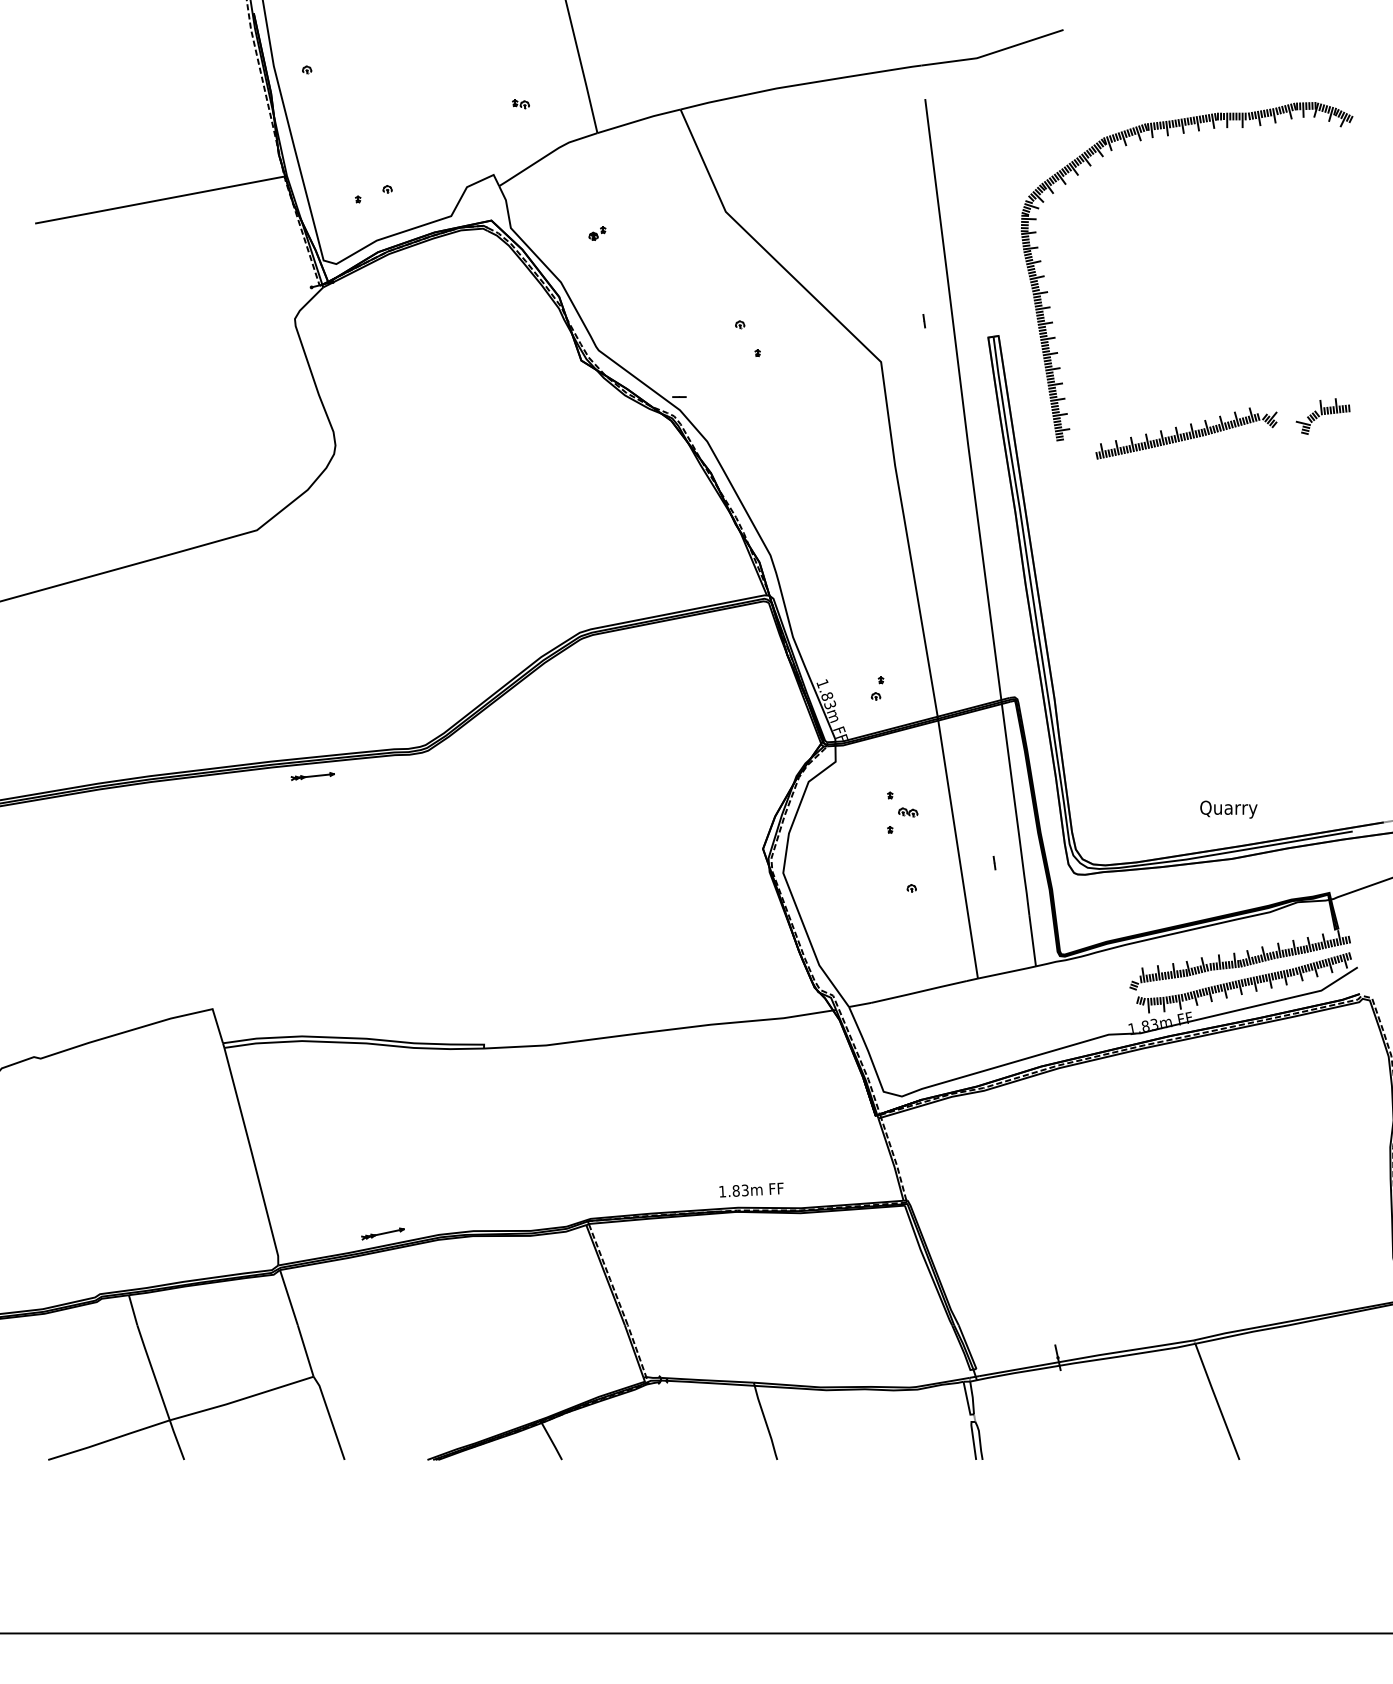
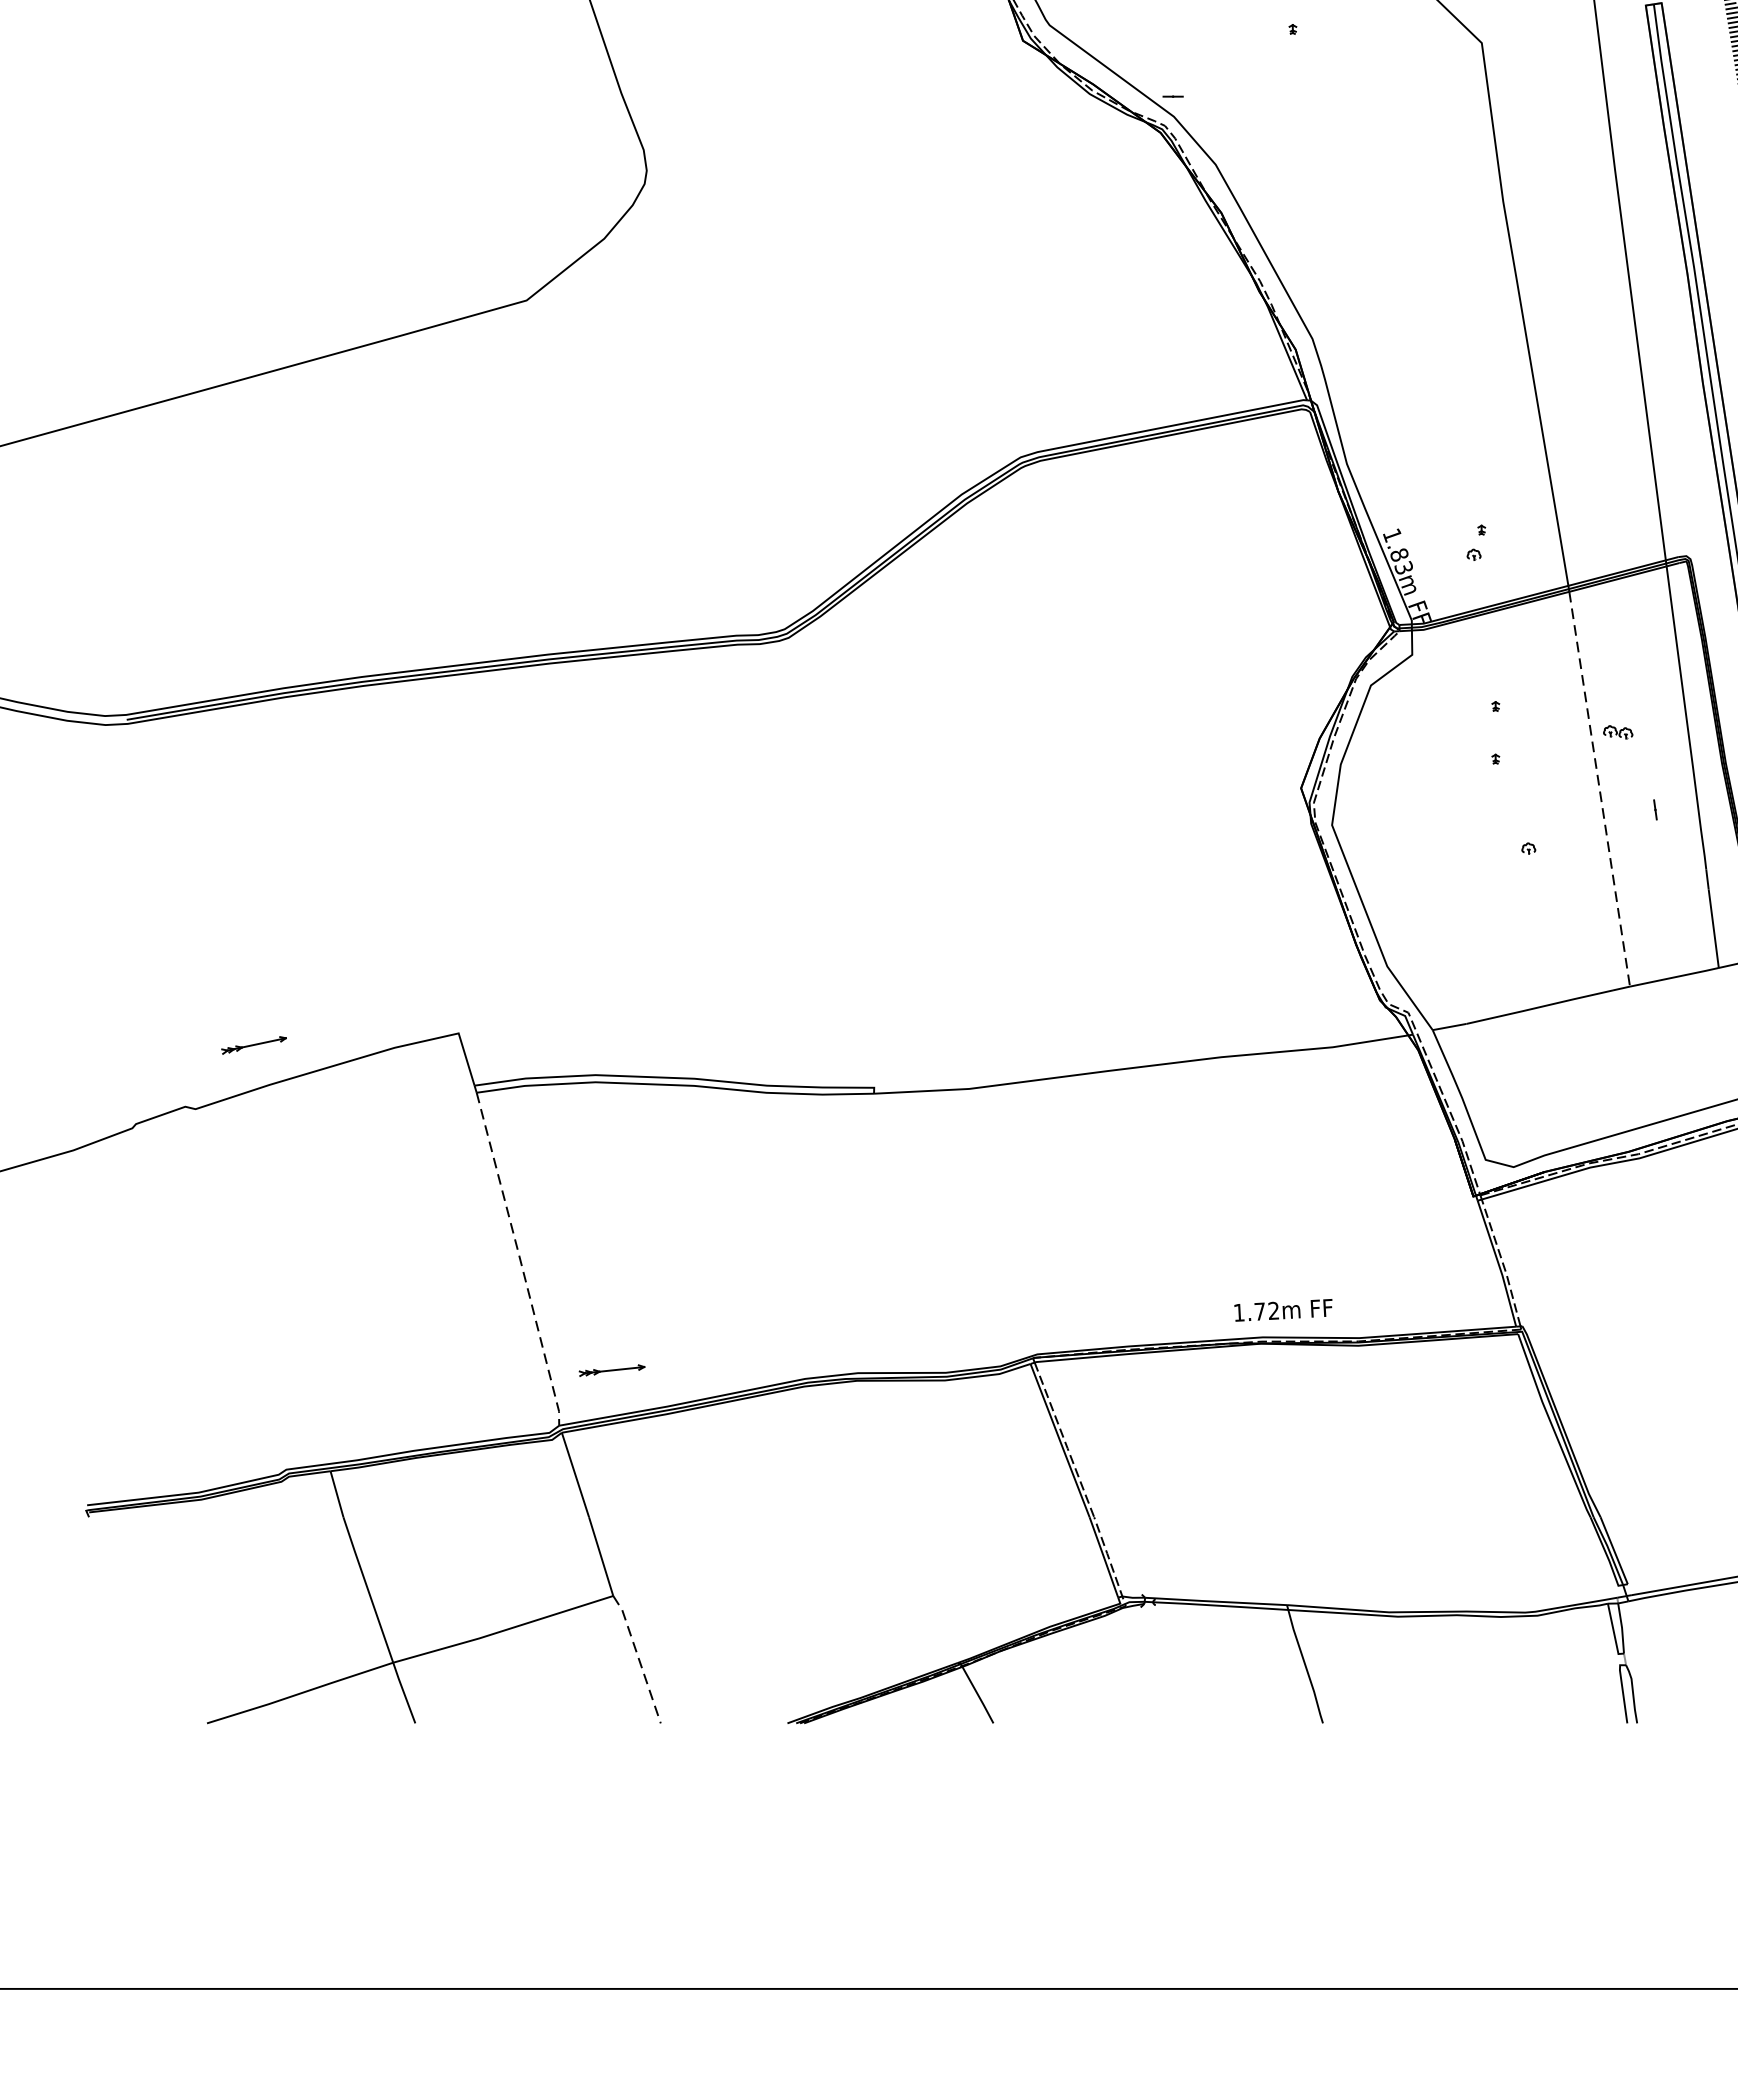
part: (312, 776) -> (611, 1370), moved
part: (908, 812) -> (1618, 732), moved
line: (958, 850) -> (1600, 790), solid -> dashed
line: (252, 1156) -> (519, 1258), solid -> dashed
text: (740, 1190) -> (1266, 1310), 1.83m -> 1.72m
part: (382, 1233) -> (253, 1044), moved
line: (330, 1417) -> (639, 1658), solid -> dashed

